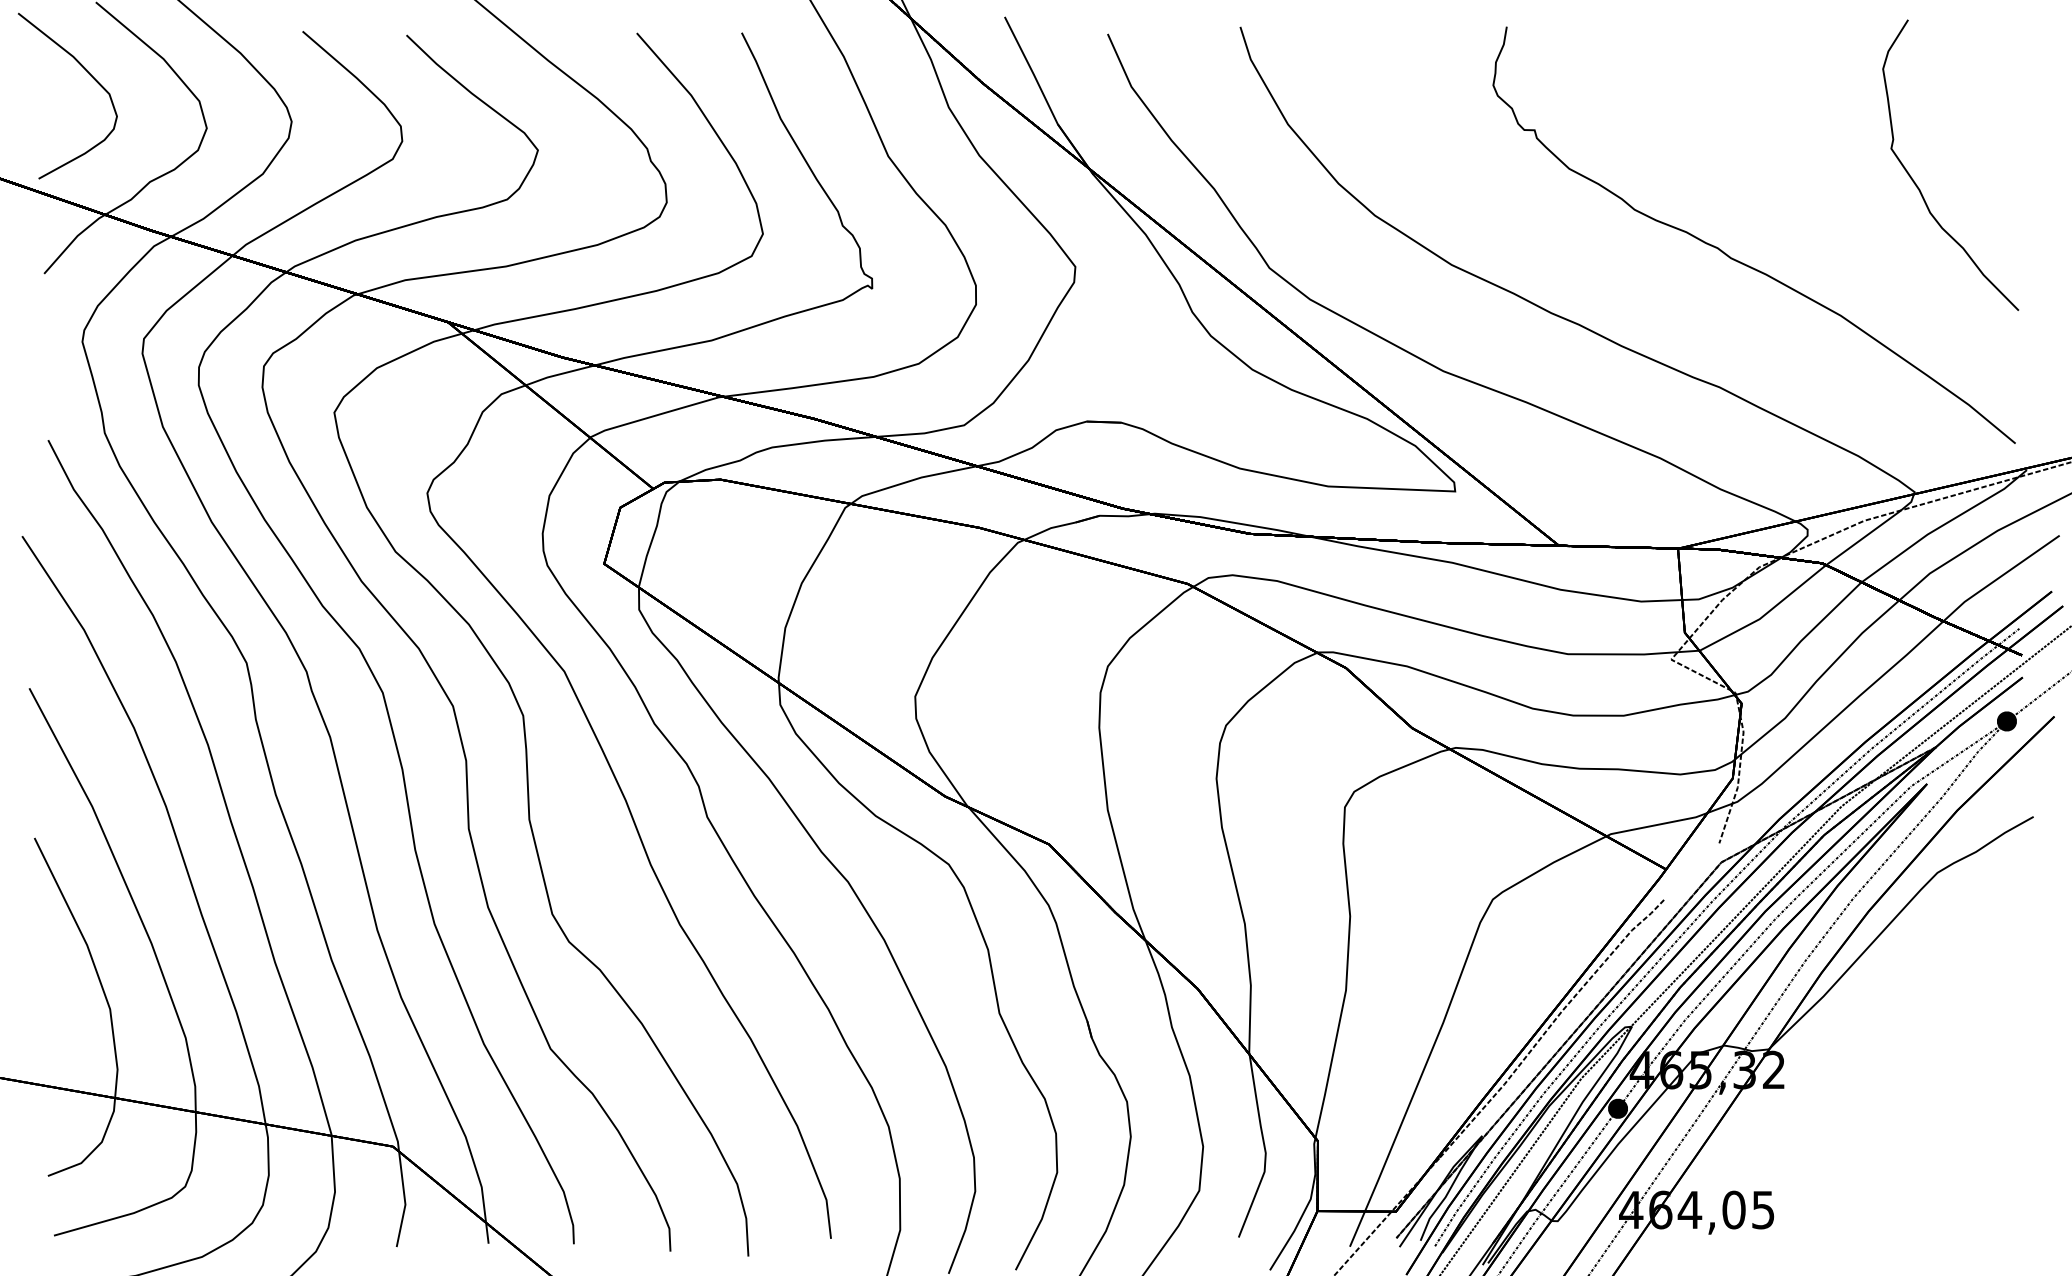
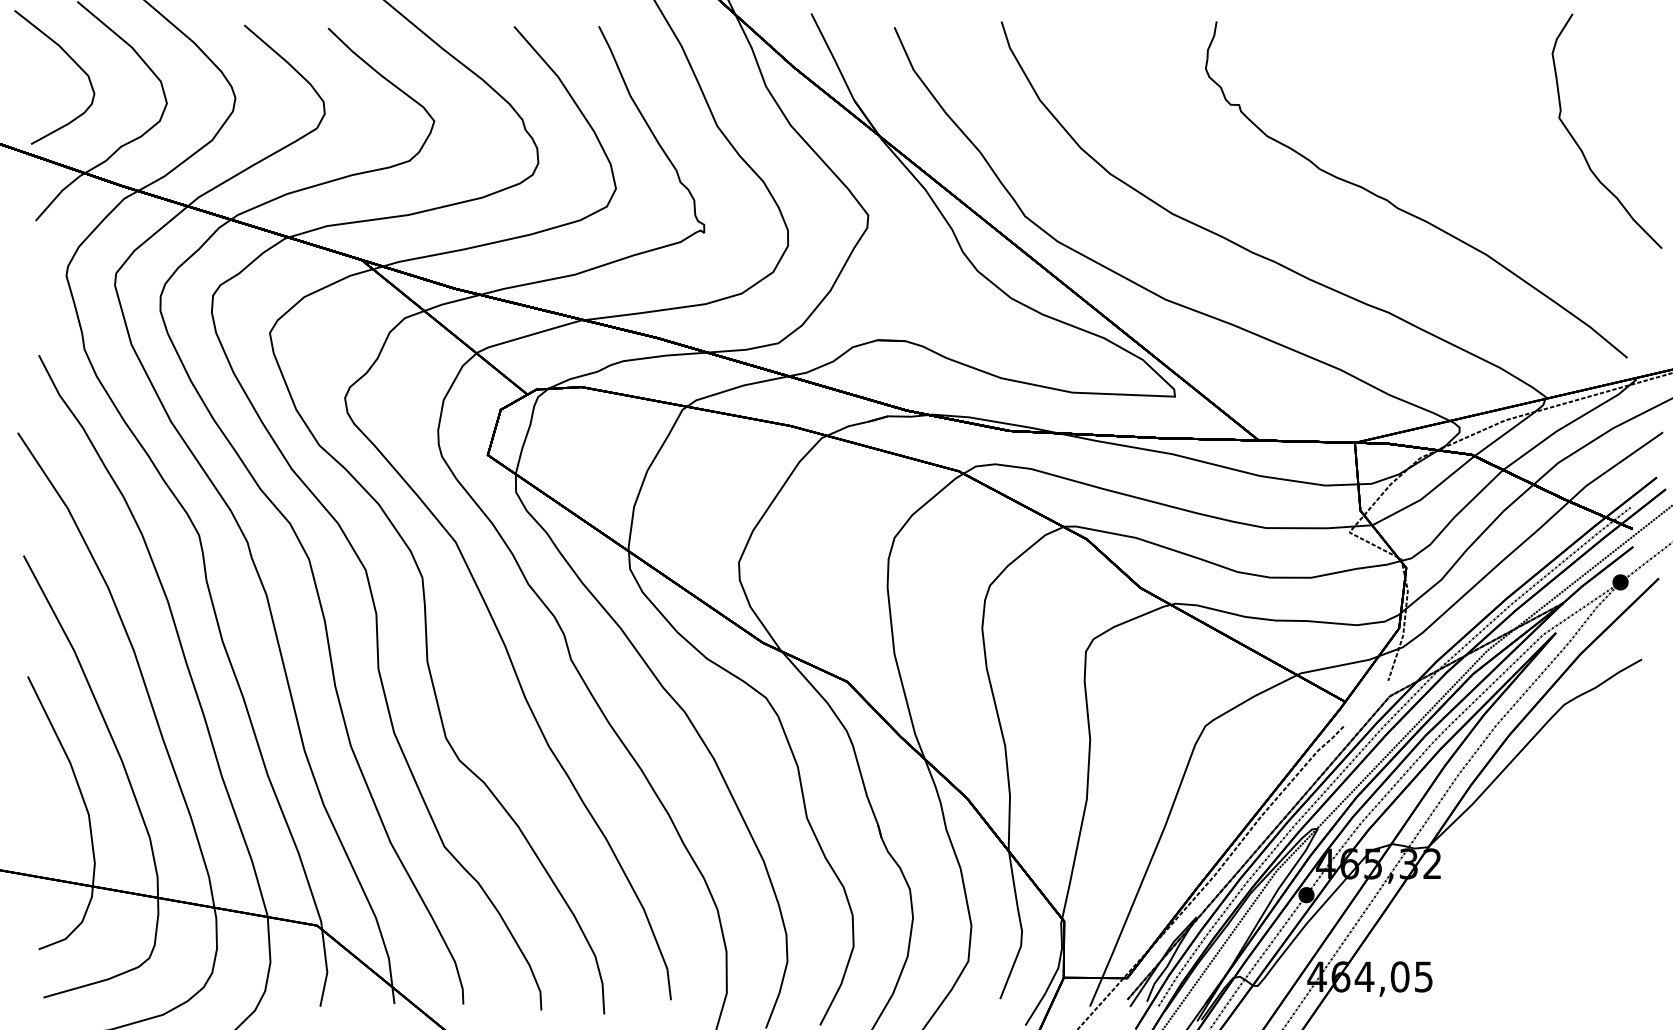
curve: (1918, 186) -> (1581, 148), moved

